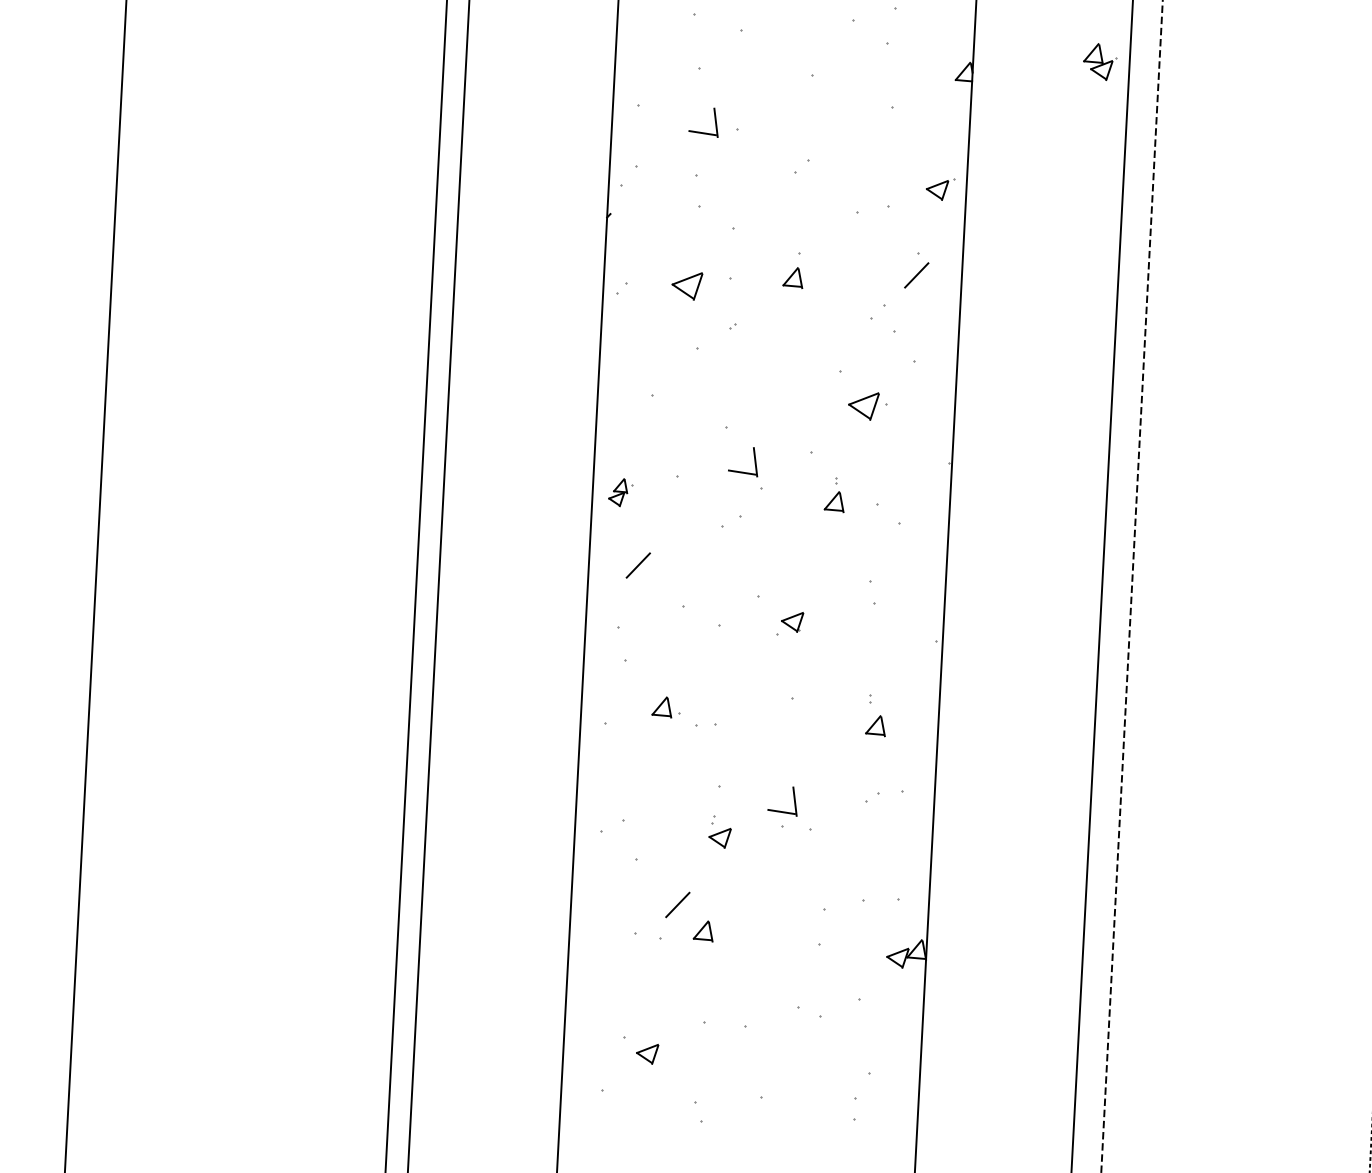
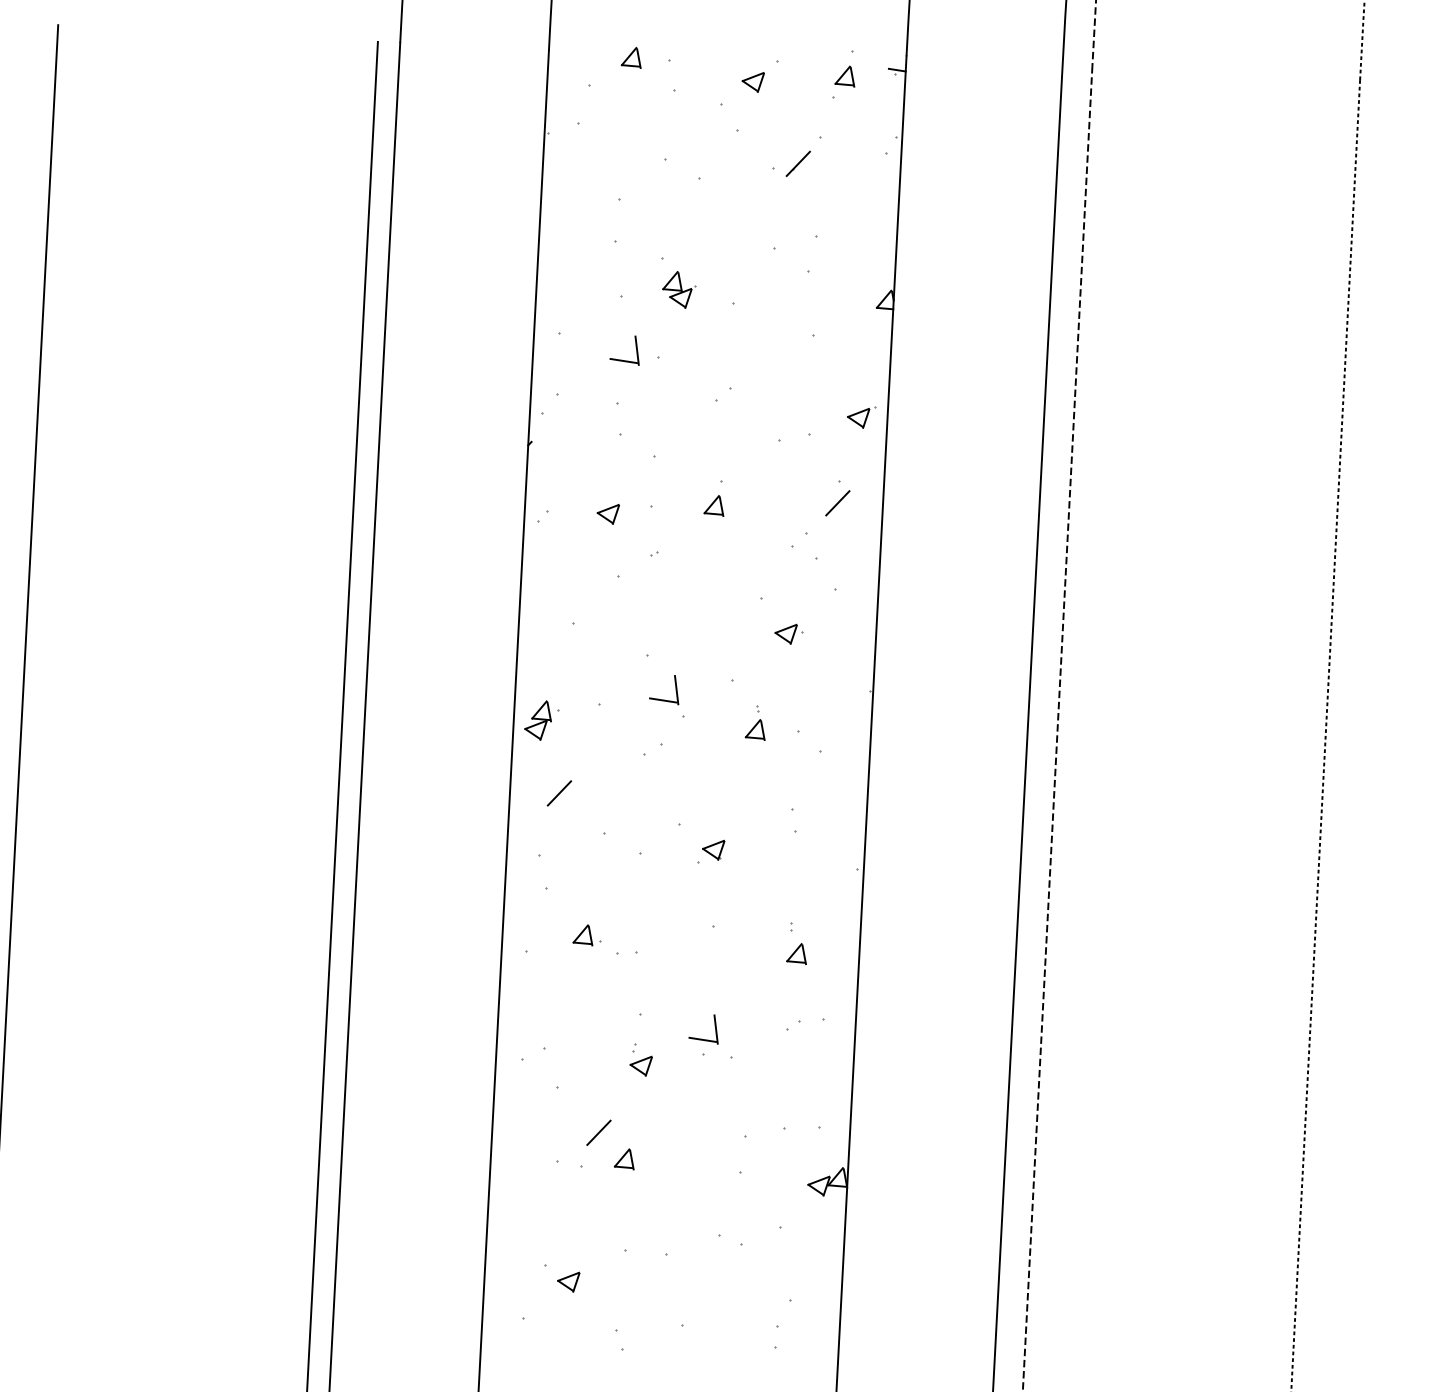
part: (1100, 61) -> (679, 289), moved
part: (686, 286) -> (607, 514), size x0.71
part: (867, 405) -> (788, 633), size x0.71
part: (620, 492) -> (541, 720), size x1.43

